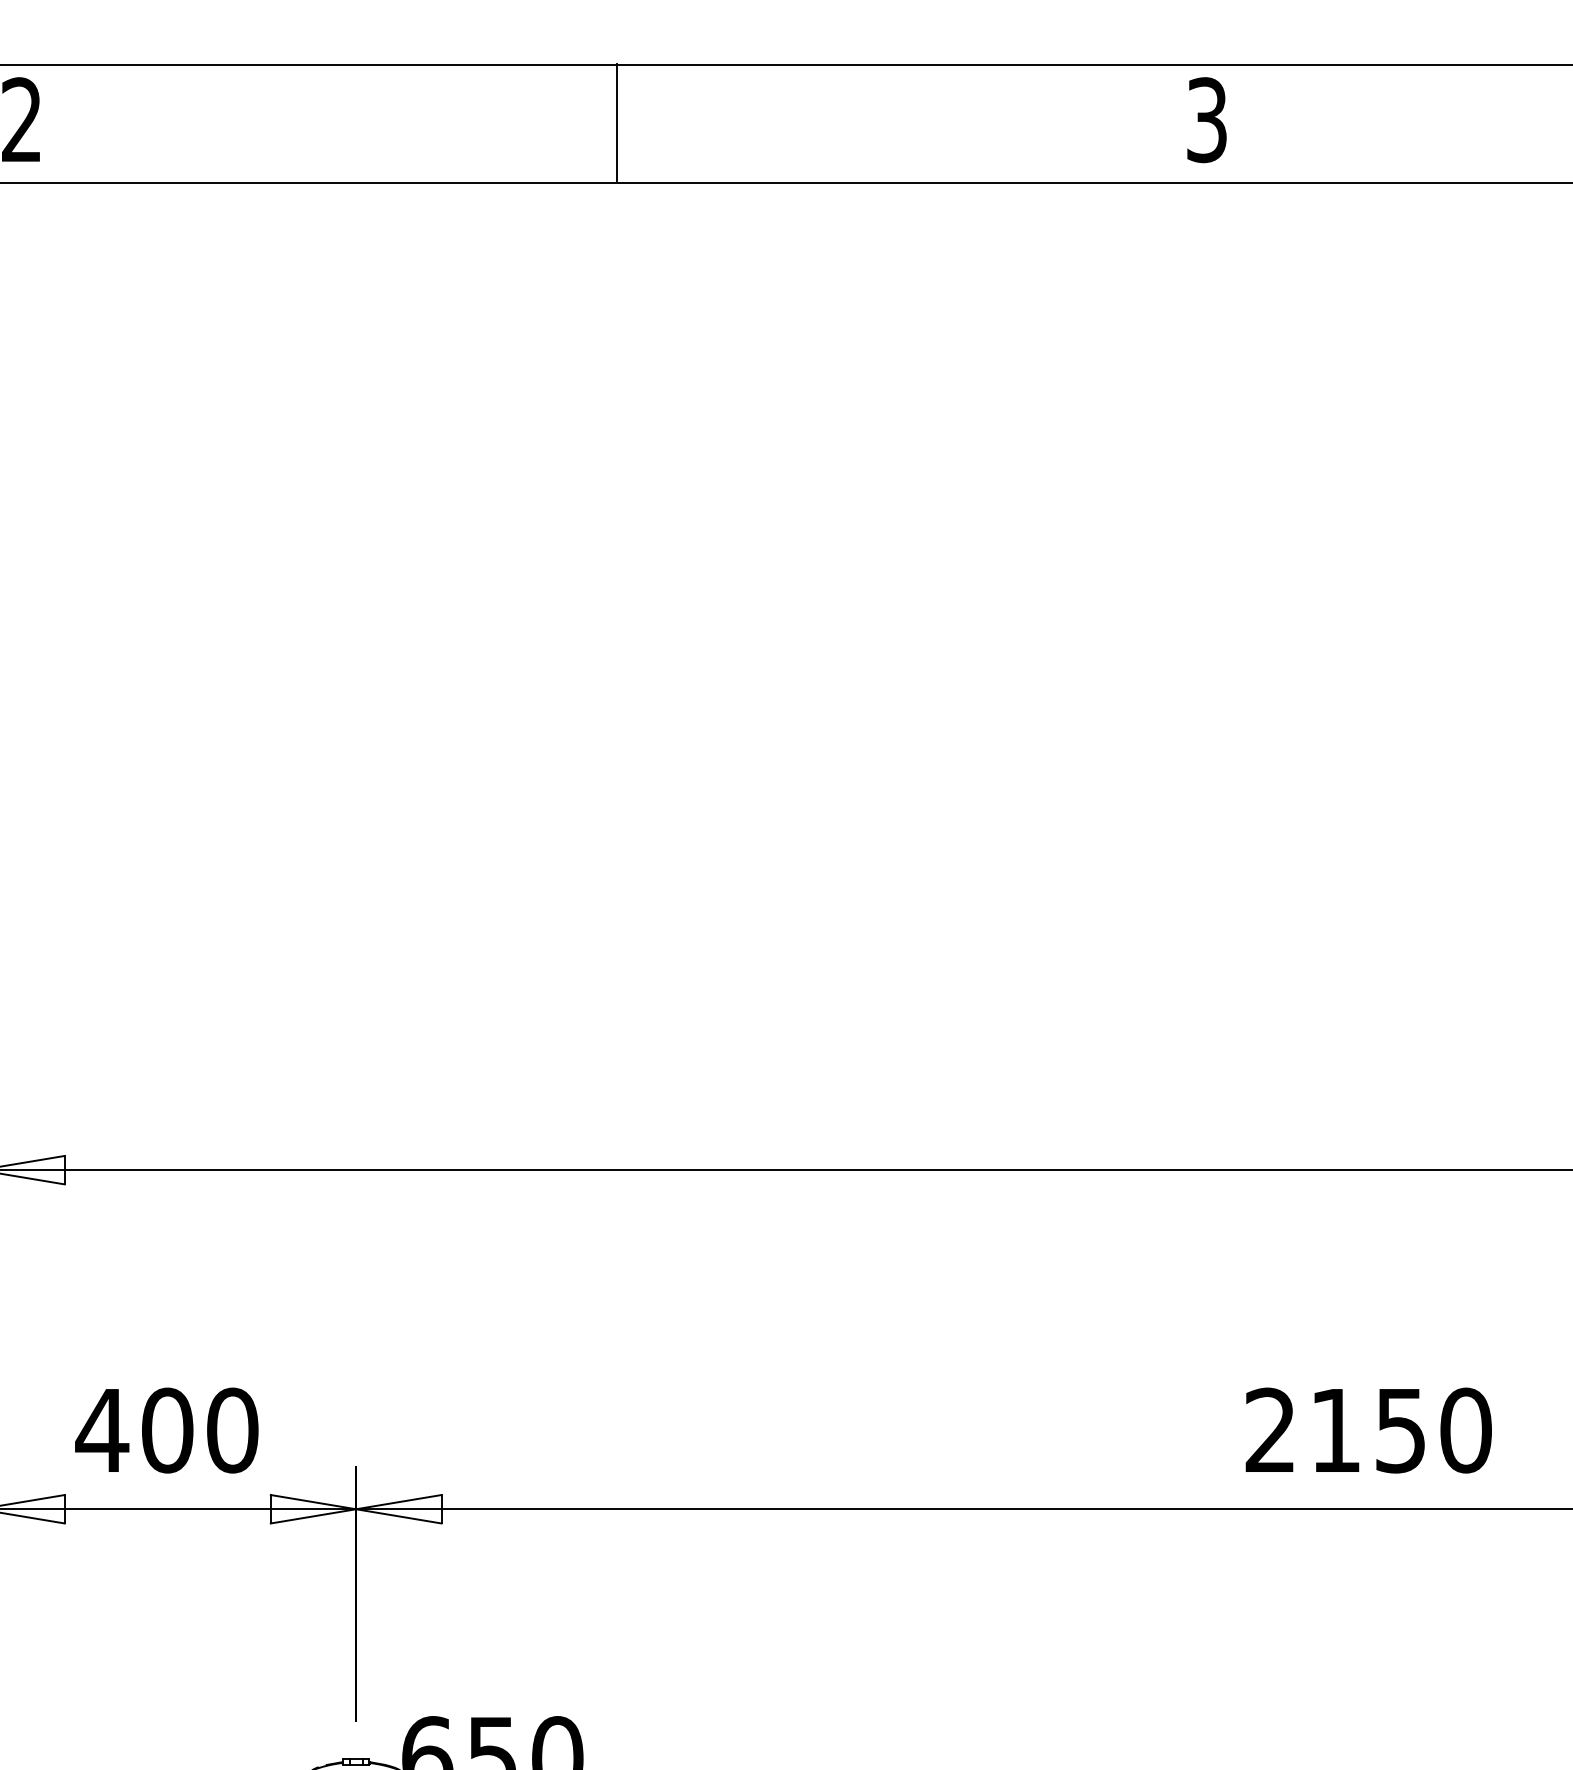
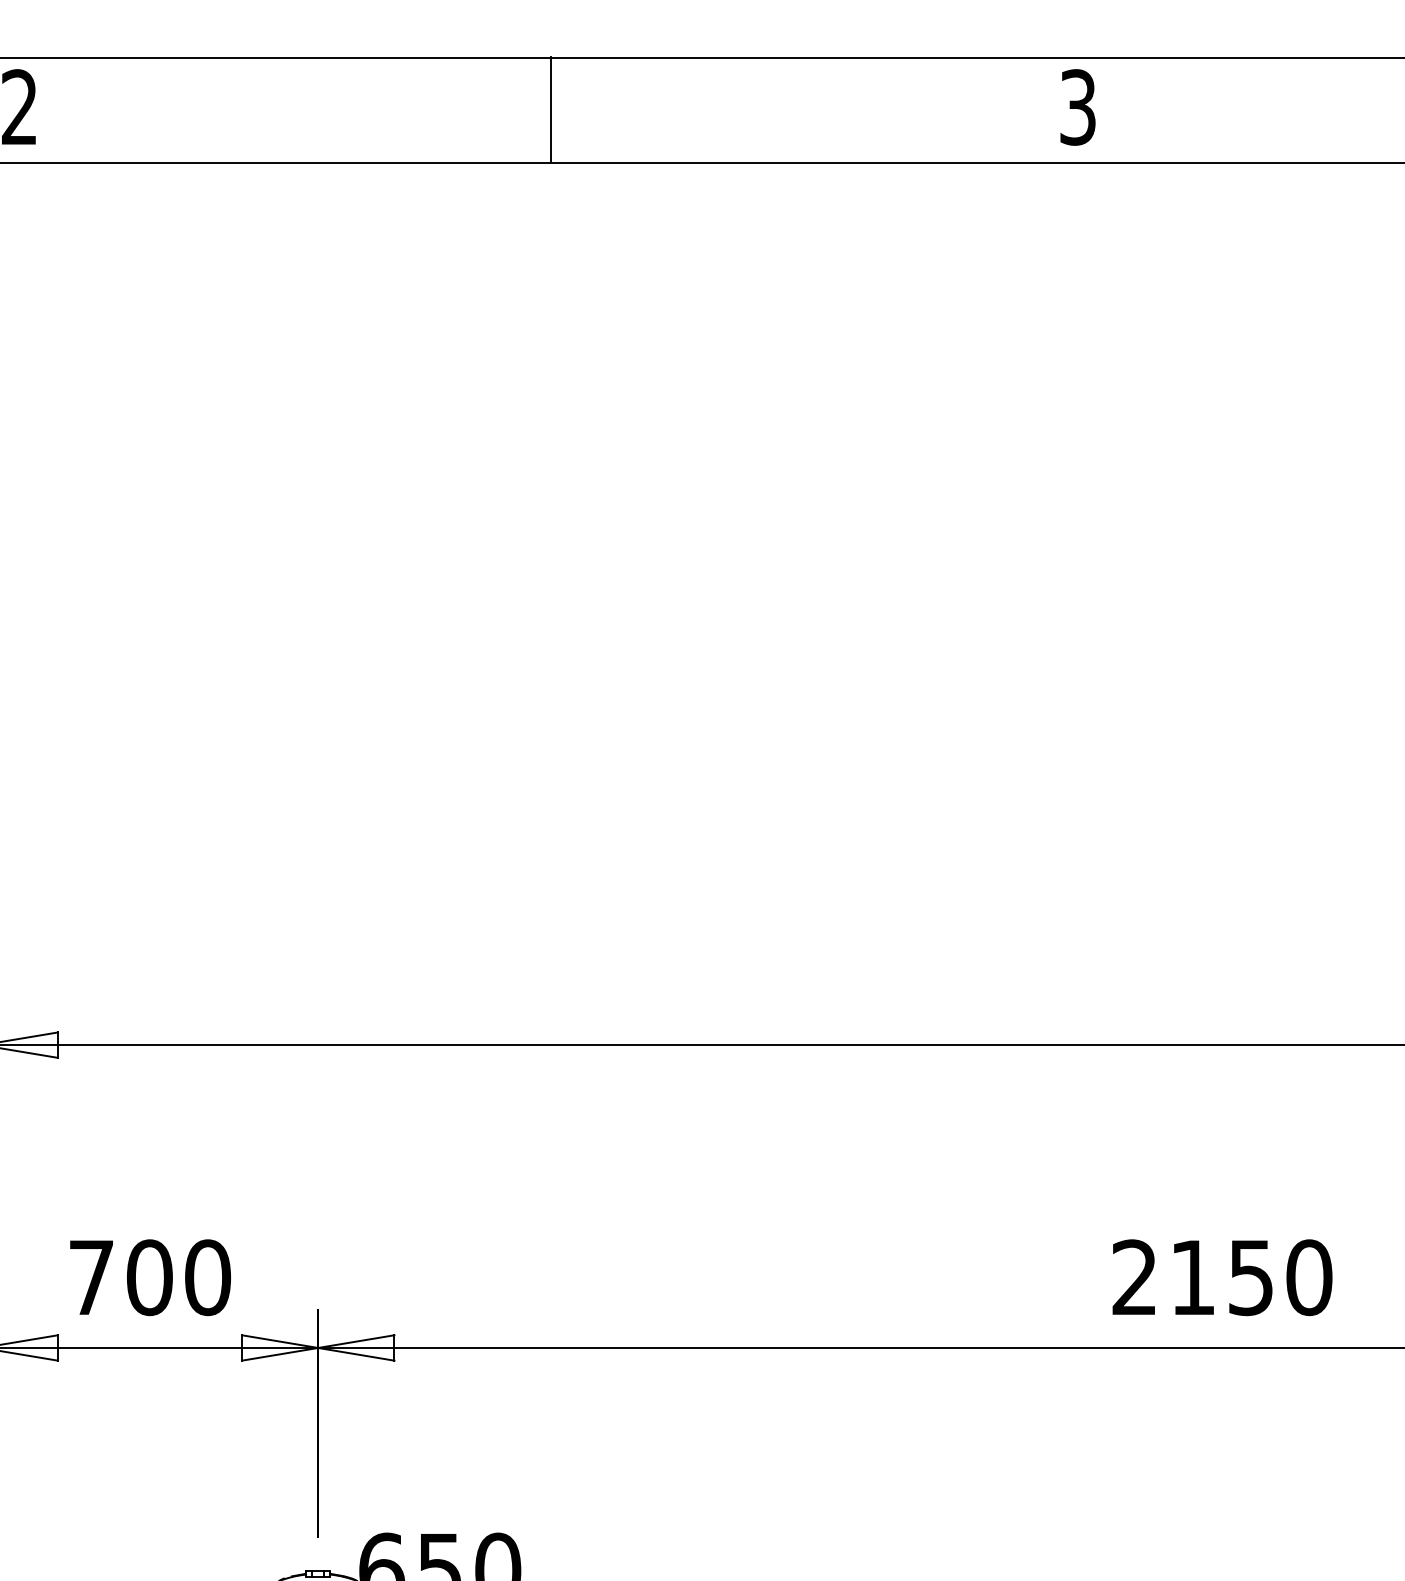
text: (102, 1430) -> (91, 1277), 400 -> 700

